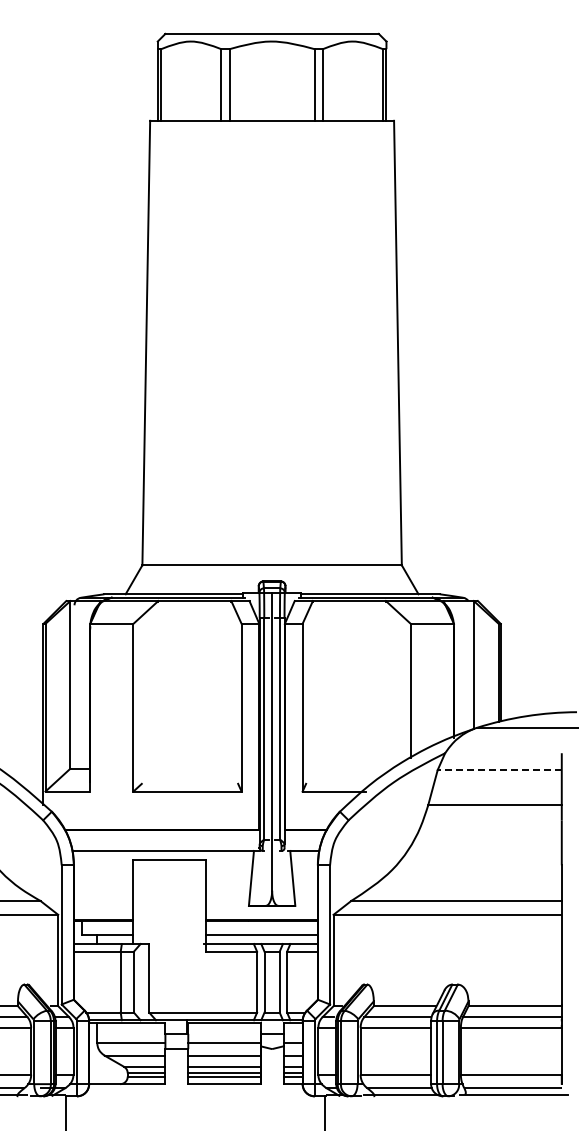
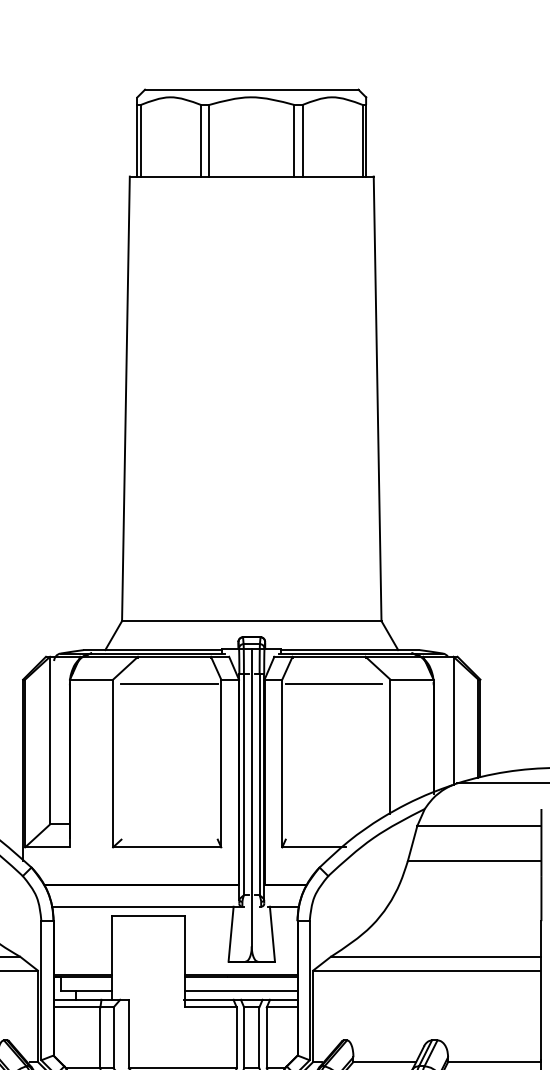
line: (189, 628) -> (169, 684), added
line: (354, 628) -> (334, 684), added
line: (499, 770) -> (479, 826), dashed -> solid

